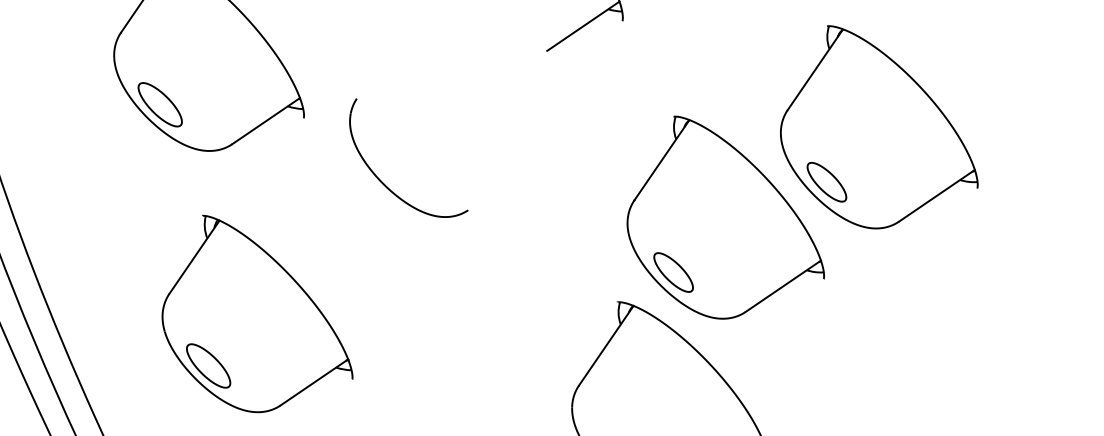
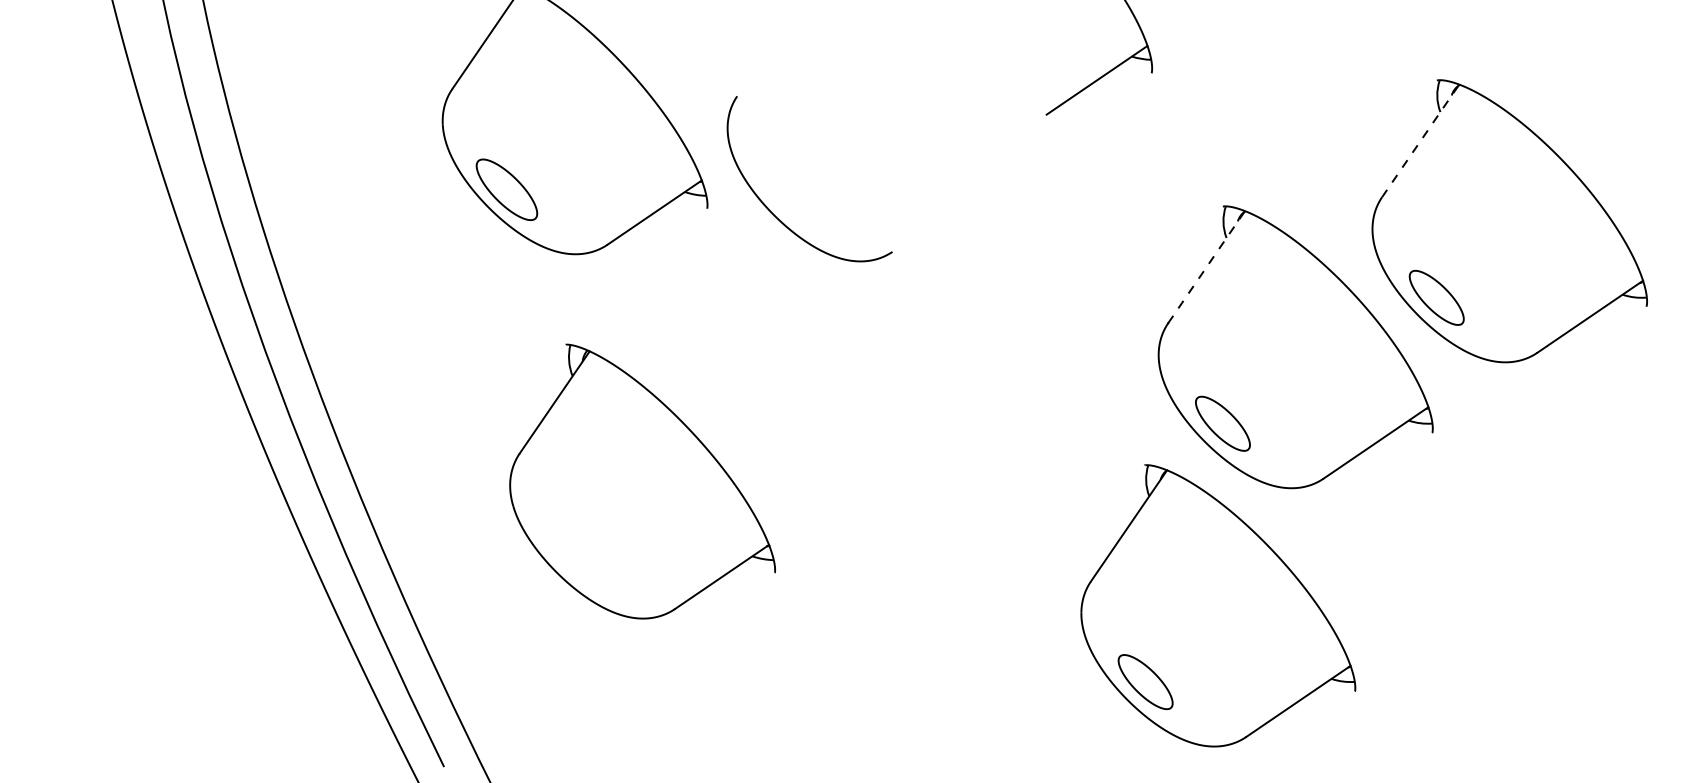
line: (814, 70) -> (1419, 141), solid -> dashed
line: (661, 160) -> (1206, 267), solid -> dashed
part: (383, 183) -> (774, 214), moved
part: (208, 365) -> (574, 553), removed

